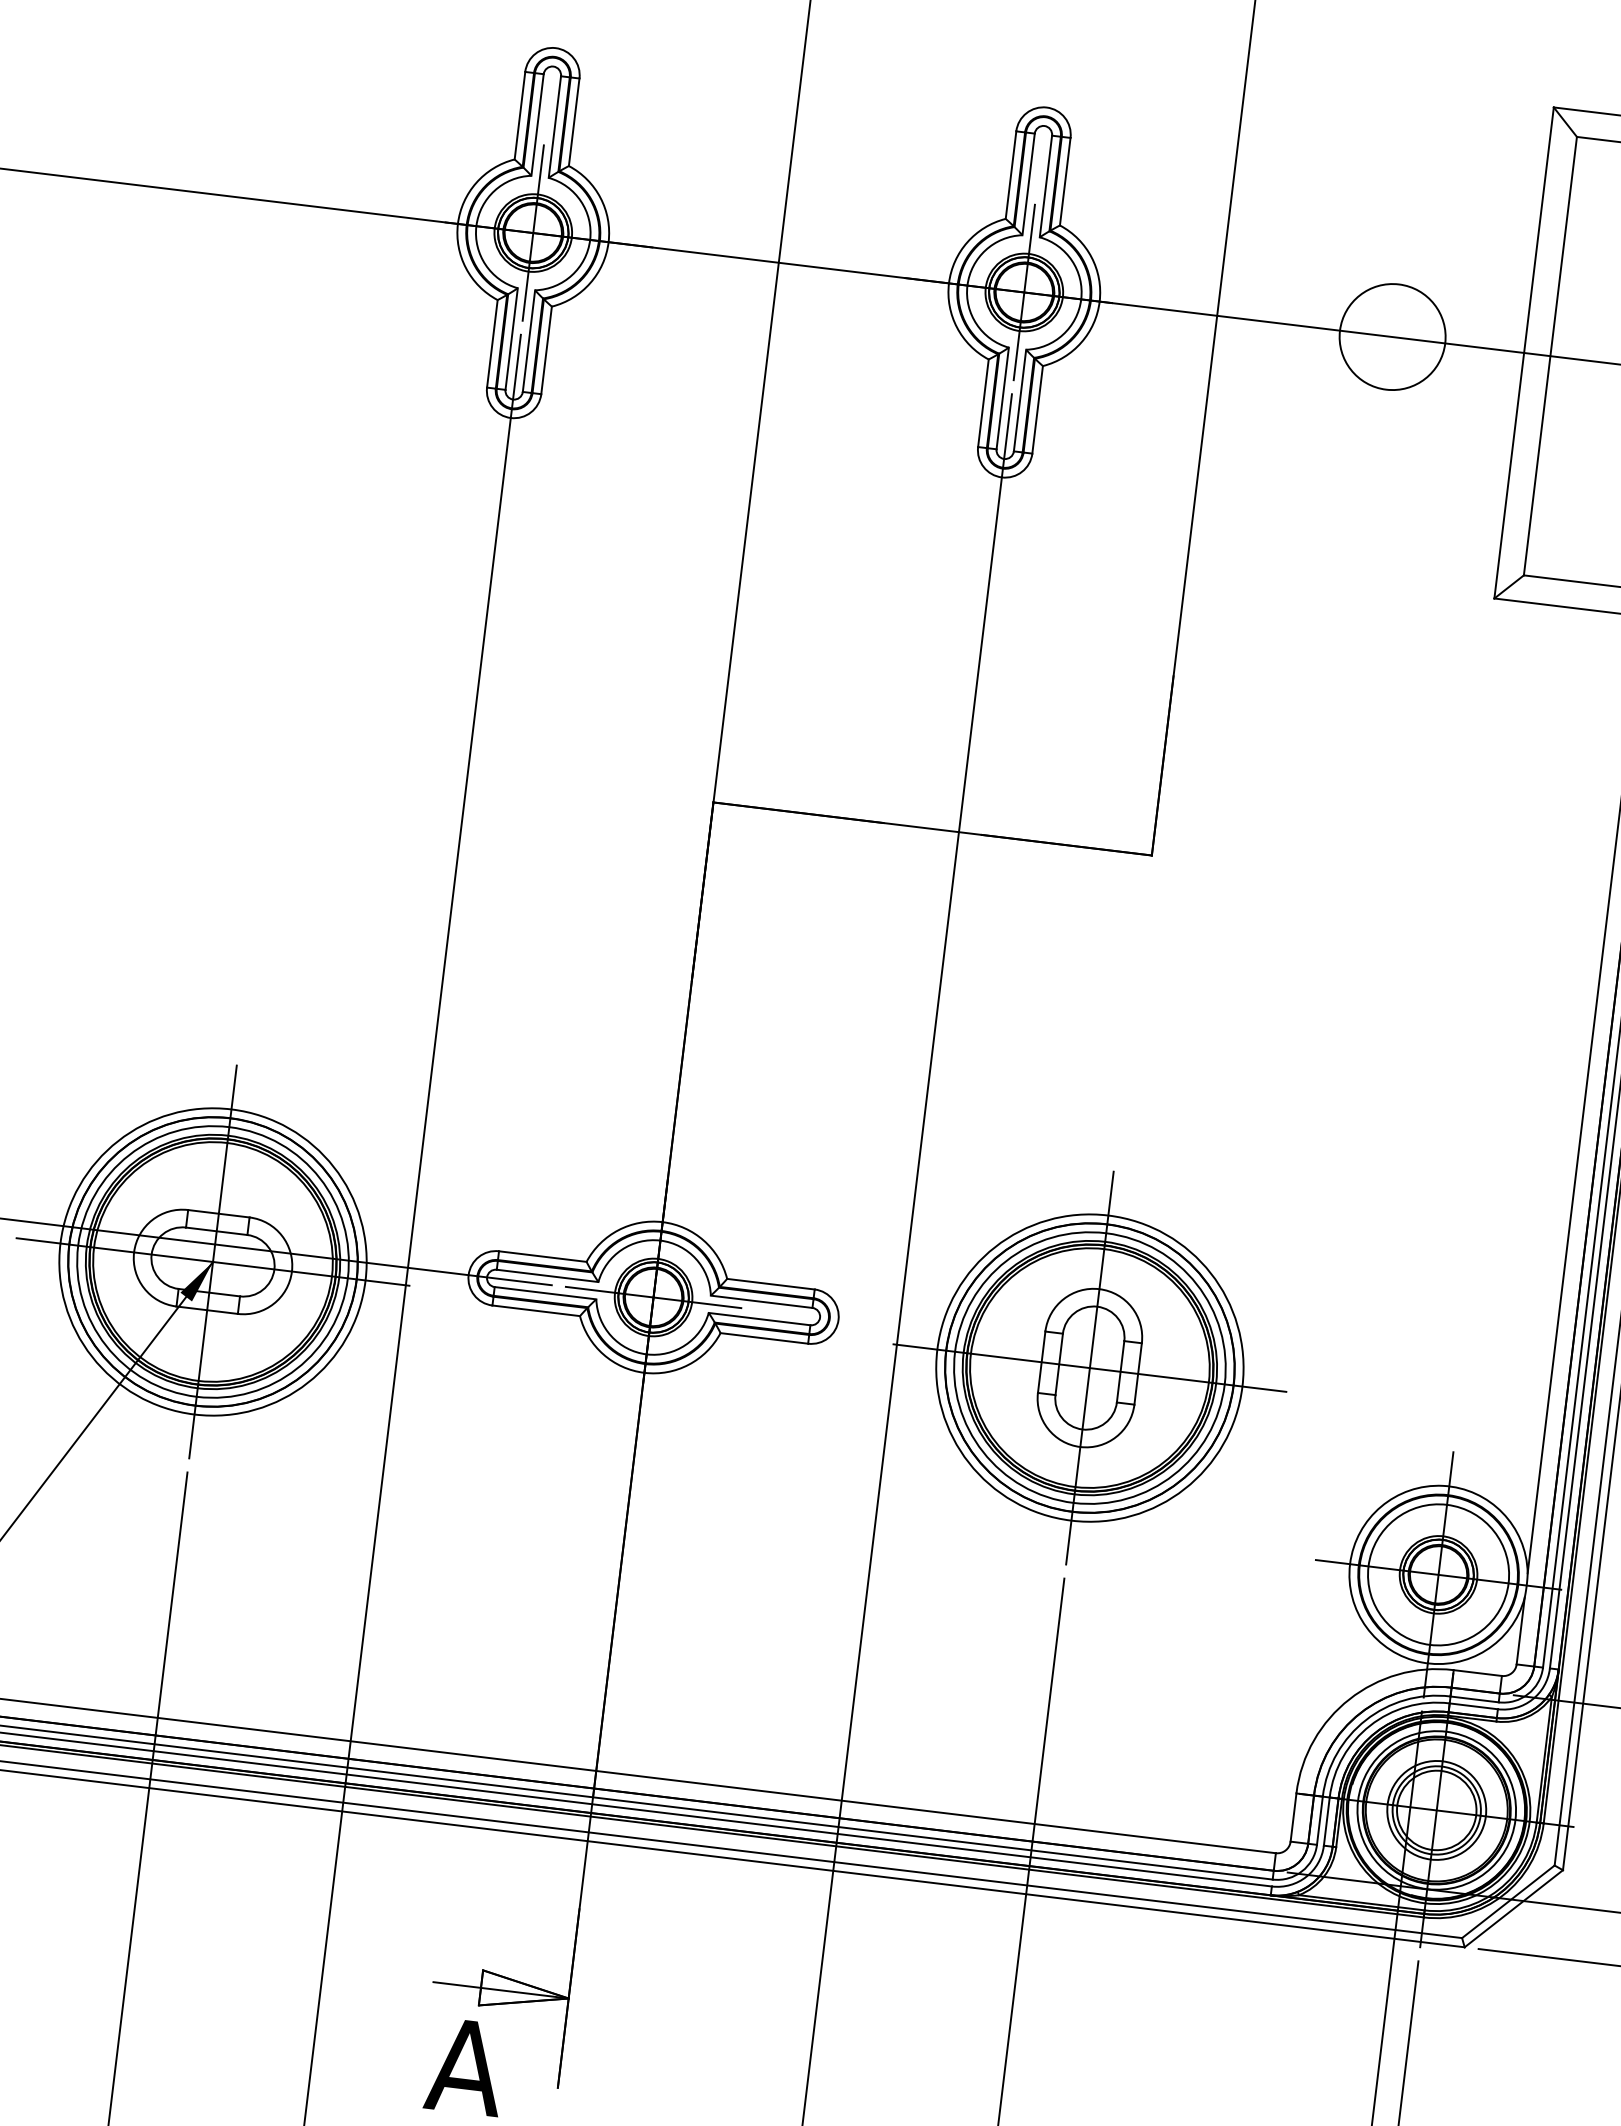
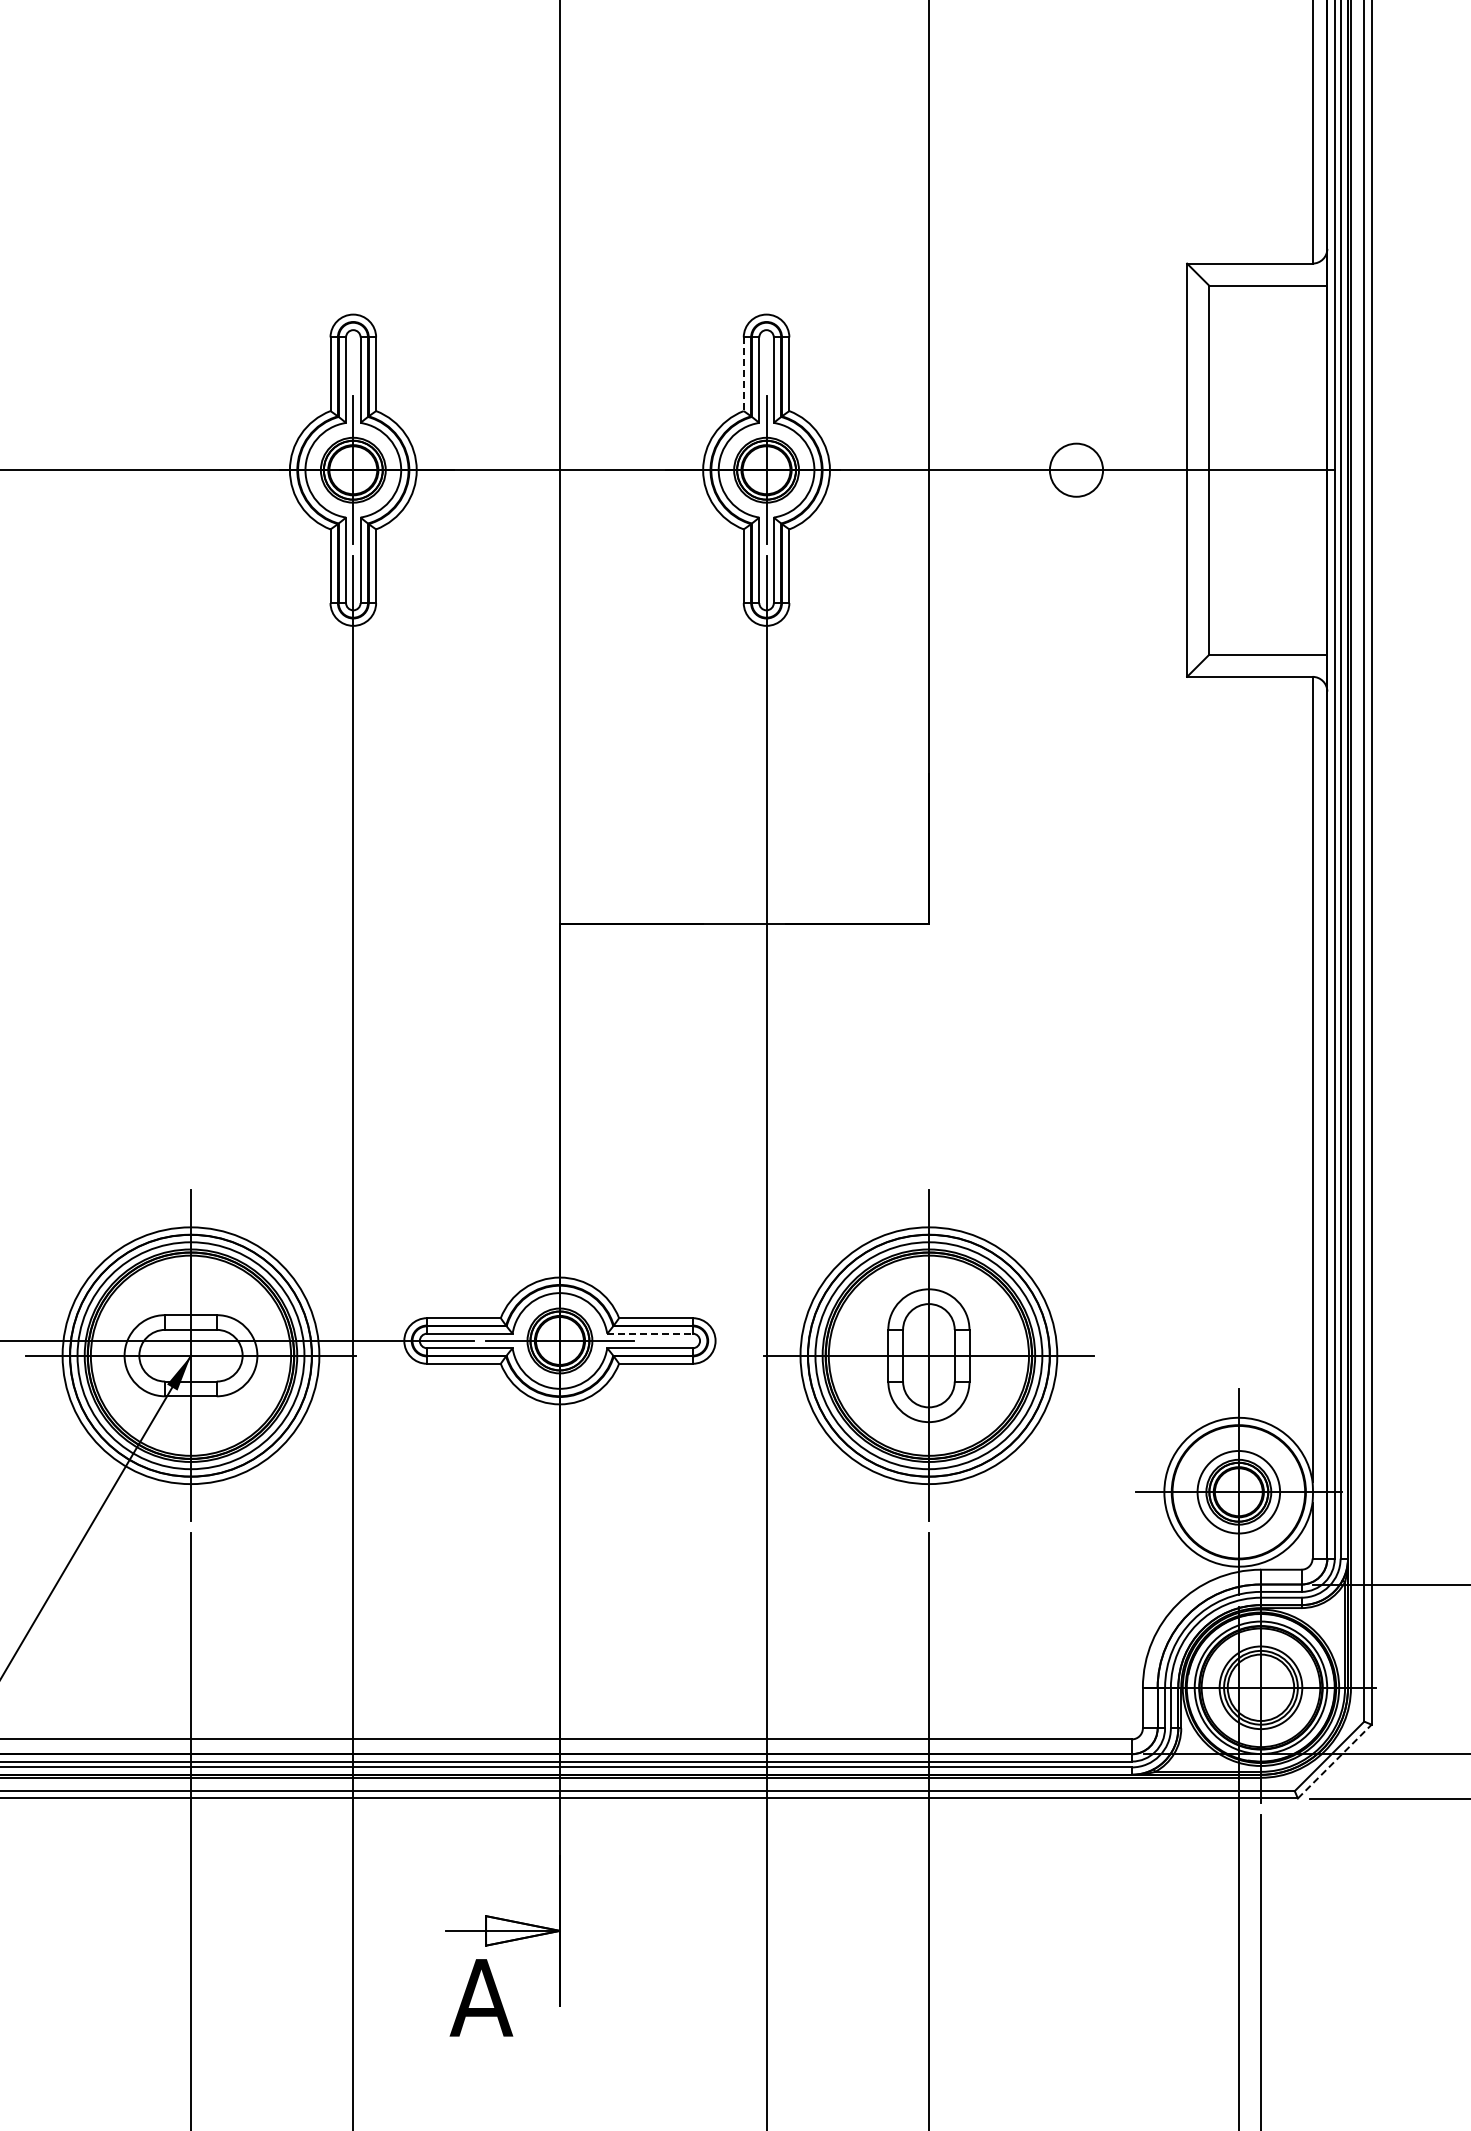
line: (1010, 175) -> (743, 374), solid -> dashed
circle: (1392, 336) -> (1076, 469), size x0.6
line: (762, 1301) -> (650, 1333), solid -> dashed
circle: (1438, 1575) -> (1238, 1492), size x0.7
line: (1514, 1908) -> (1335, 1761), solid -> dashed

